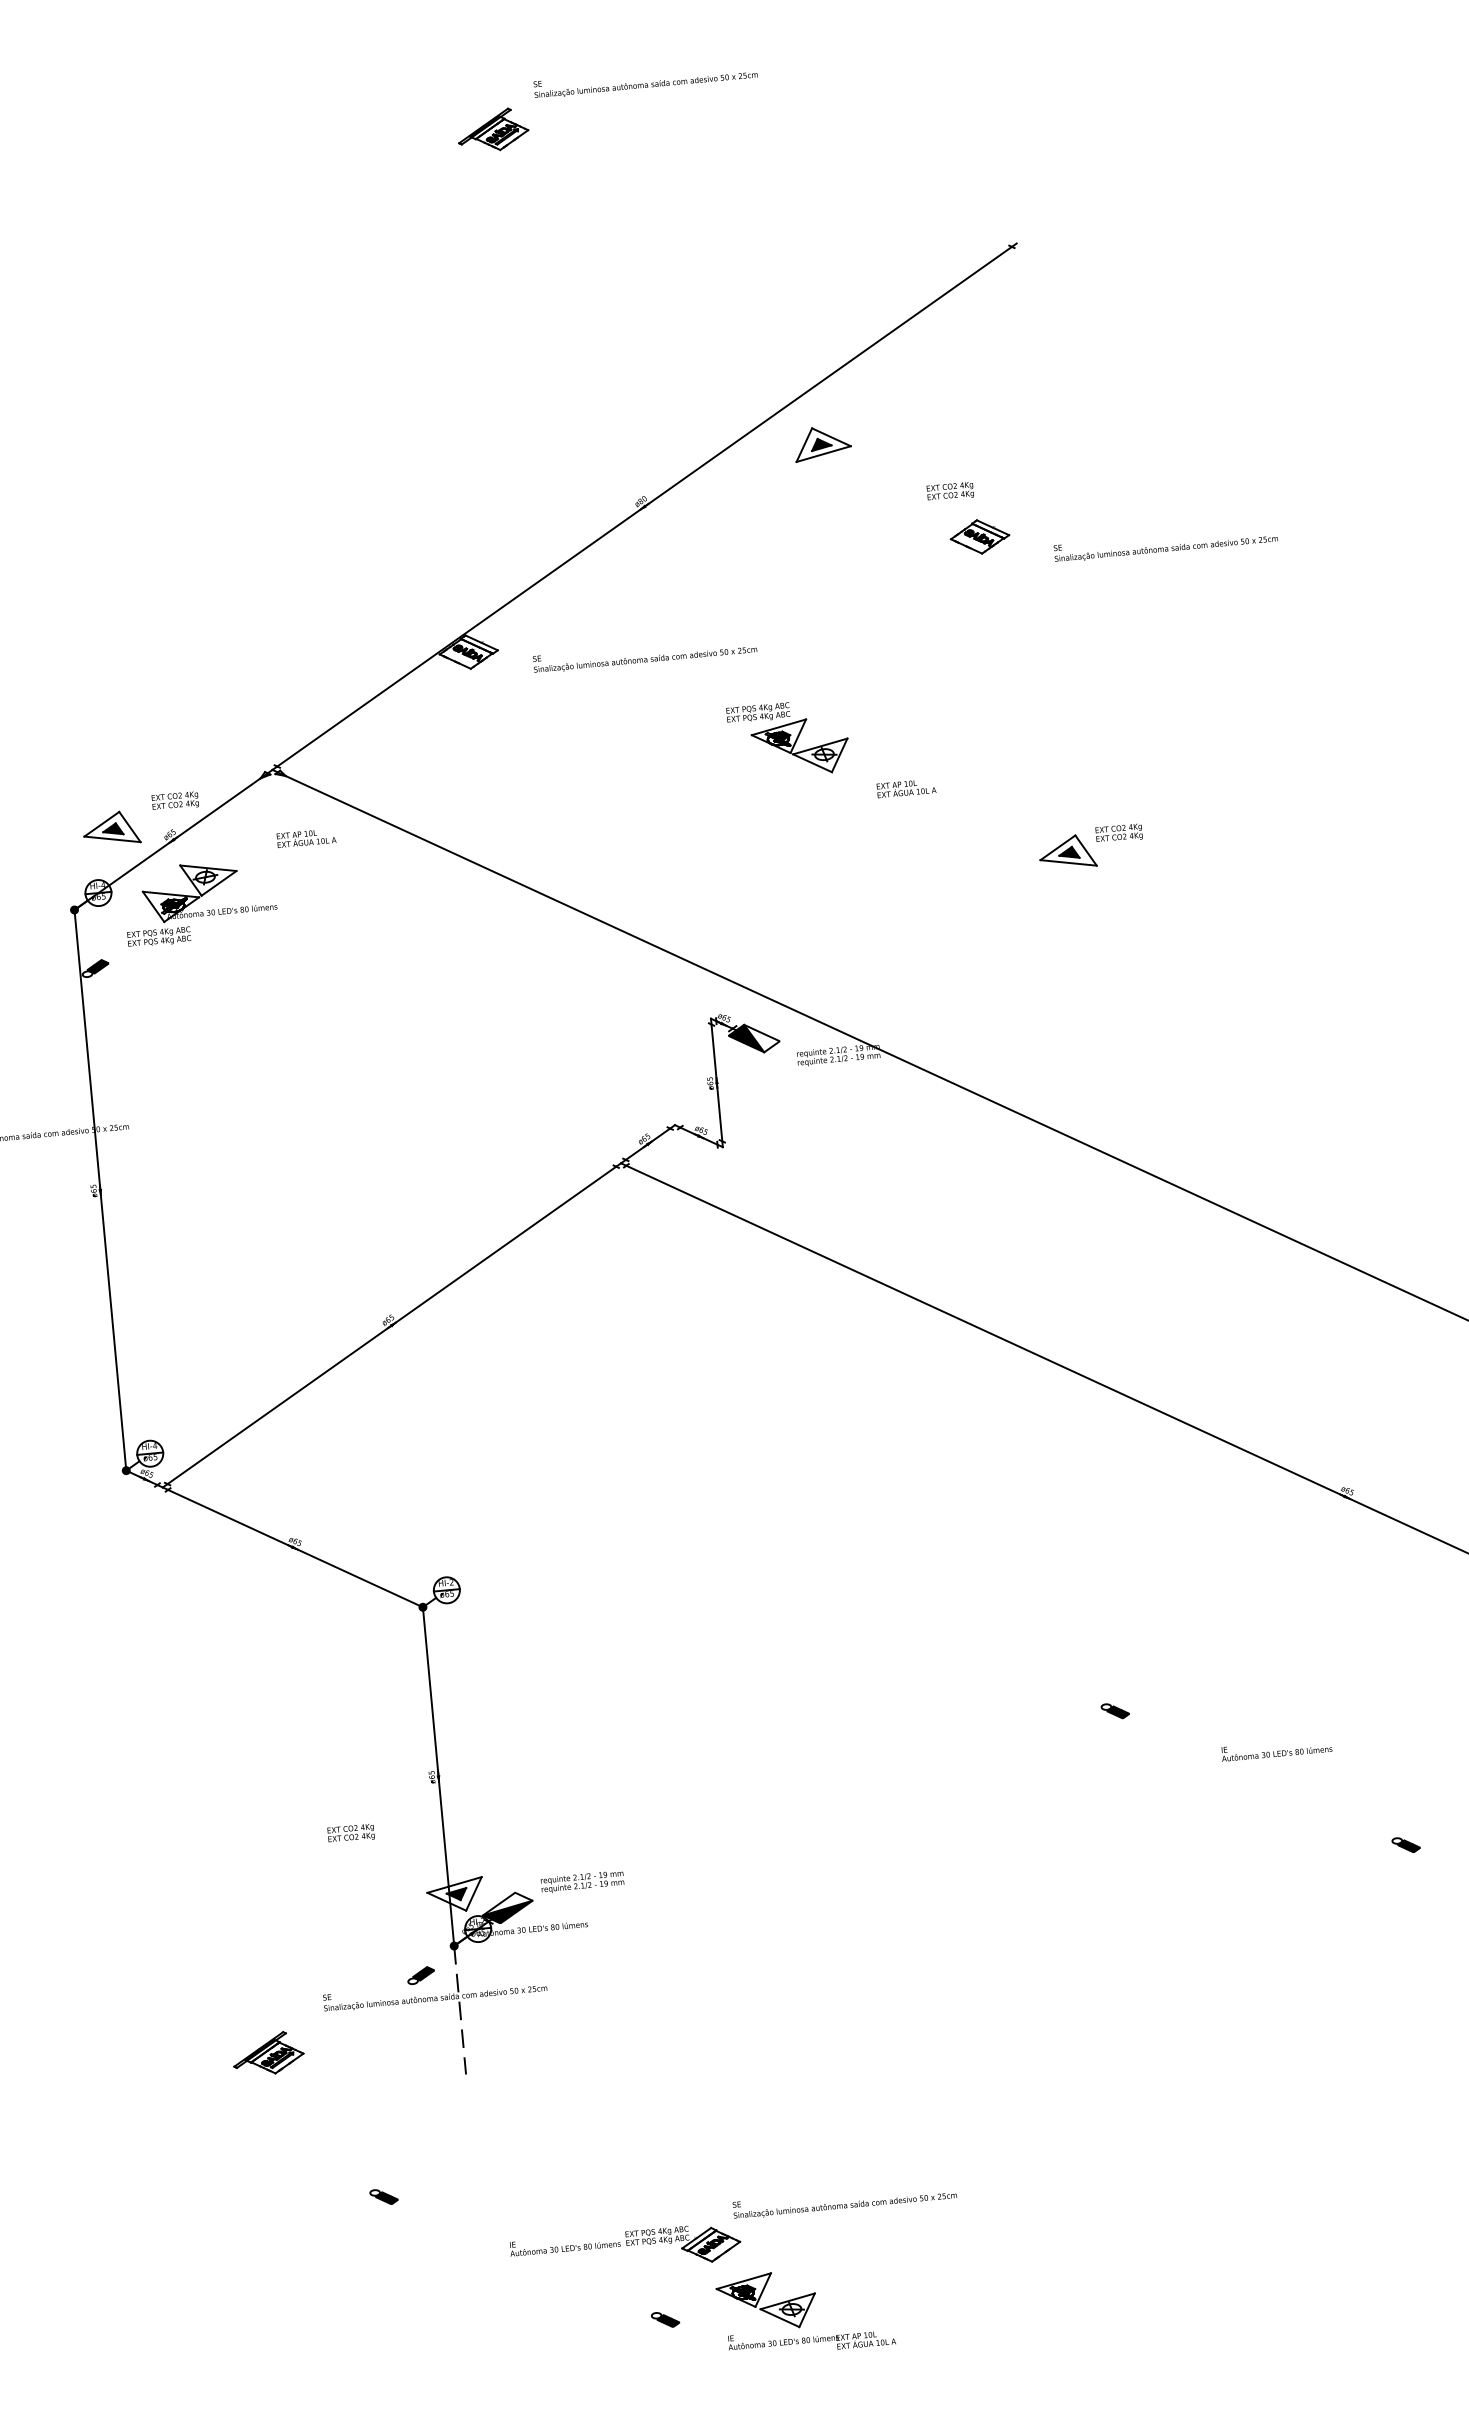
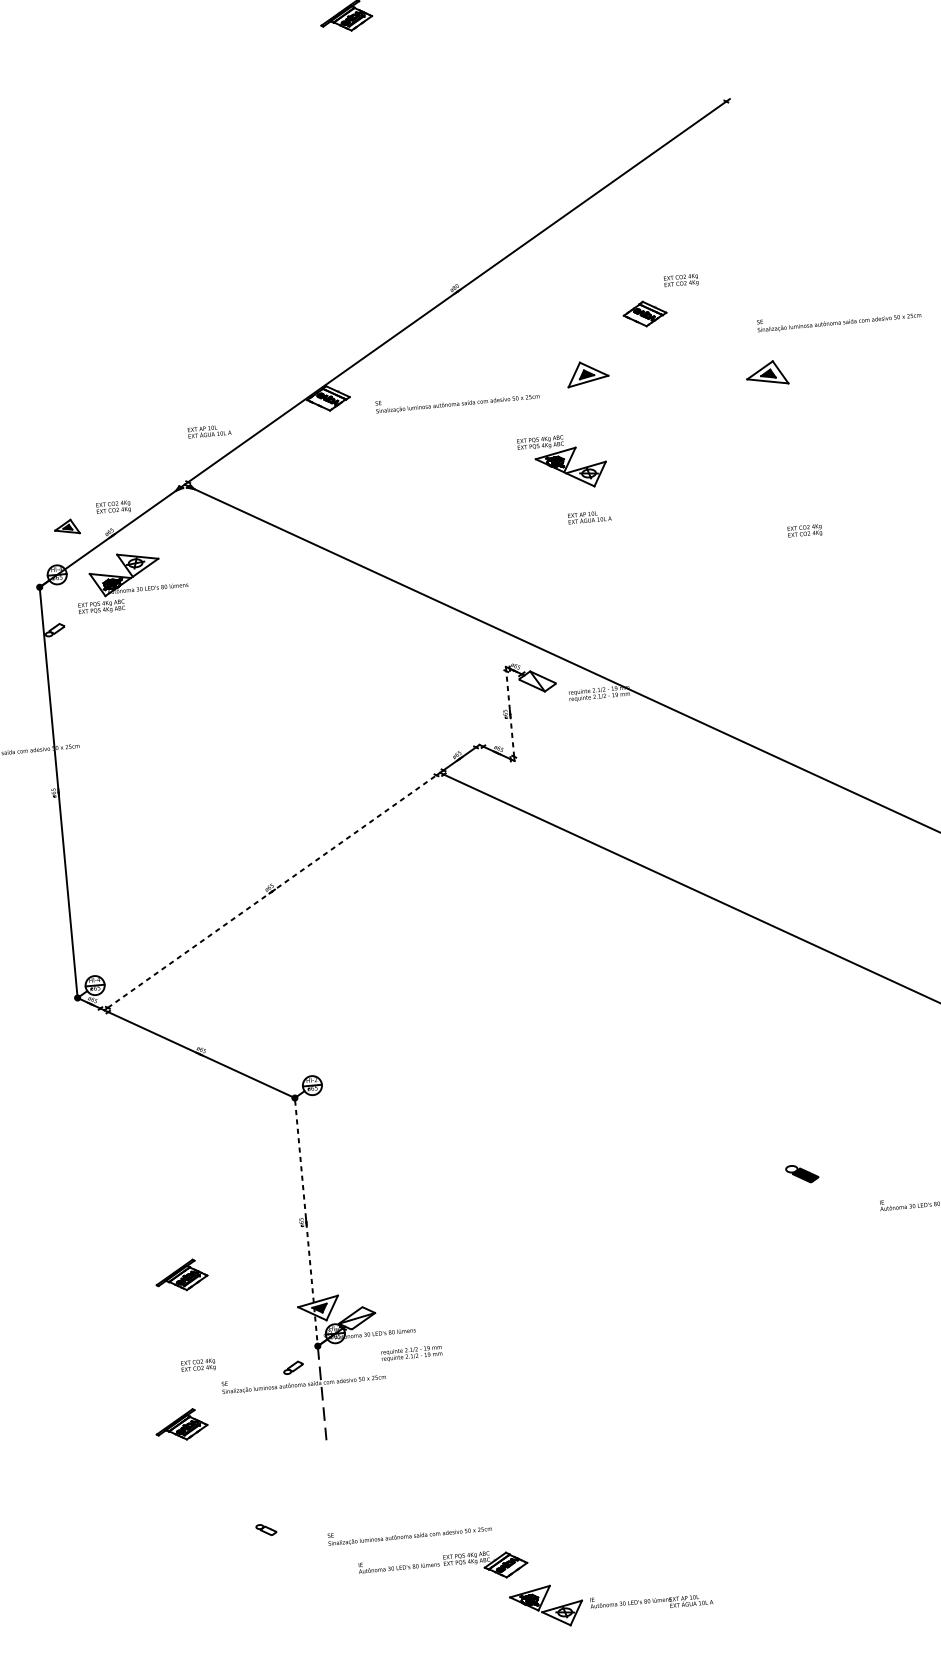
part: (823, 444) -> (588, 374), moved
part: (979, 536) -> (644, 313), moved
text: (906, 789) -> (589, 518), moved
part: (112, 826) -> (67, 526), size x0.6
text: (306, 839) -> (209, 432), moved
part: (1068, 850) -> (767, 372), moved
fill: (97, 966) -> (56, 628), removed
fill: (746, 1038) -> (531, 681), removed
line: (716, 1082) -> (509, 713), solid -> dashed
line: (391, 1325) -> (271, 891), solid -> dashed
part: (1114, 1711) -> (801, 1174), size x1.6
line: (438, 1778) -> (306, 1223), solid -> dashed
text: (350, 1833) -> (197, 1365), moved
part: (268, 1848) -> (181, 1274), added
text: (582, 1881) -> (411, 1353), moved
fill: (507, 1911) -> (356, 1320), removed
fill: (423, 1973) -> (295, 1366), removed
fill: (386, 2198) -> (268, 1531), removed
text: (844, 2205) -> (409, 1536), moved
part: (665, 2319) -> (472, 1619), removed
text: (811, 2340) -> (651, 1601), moved

